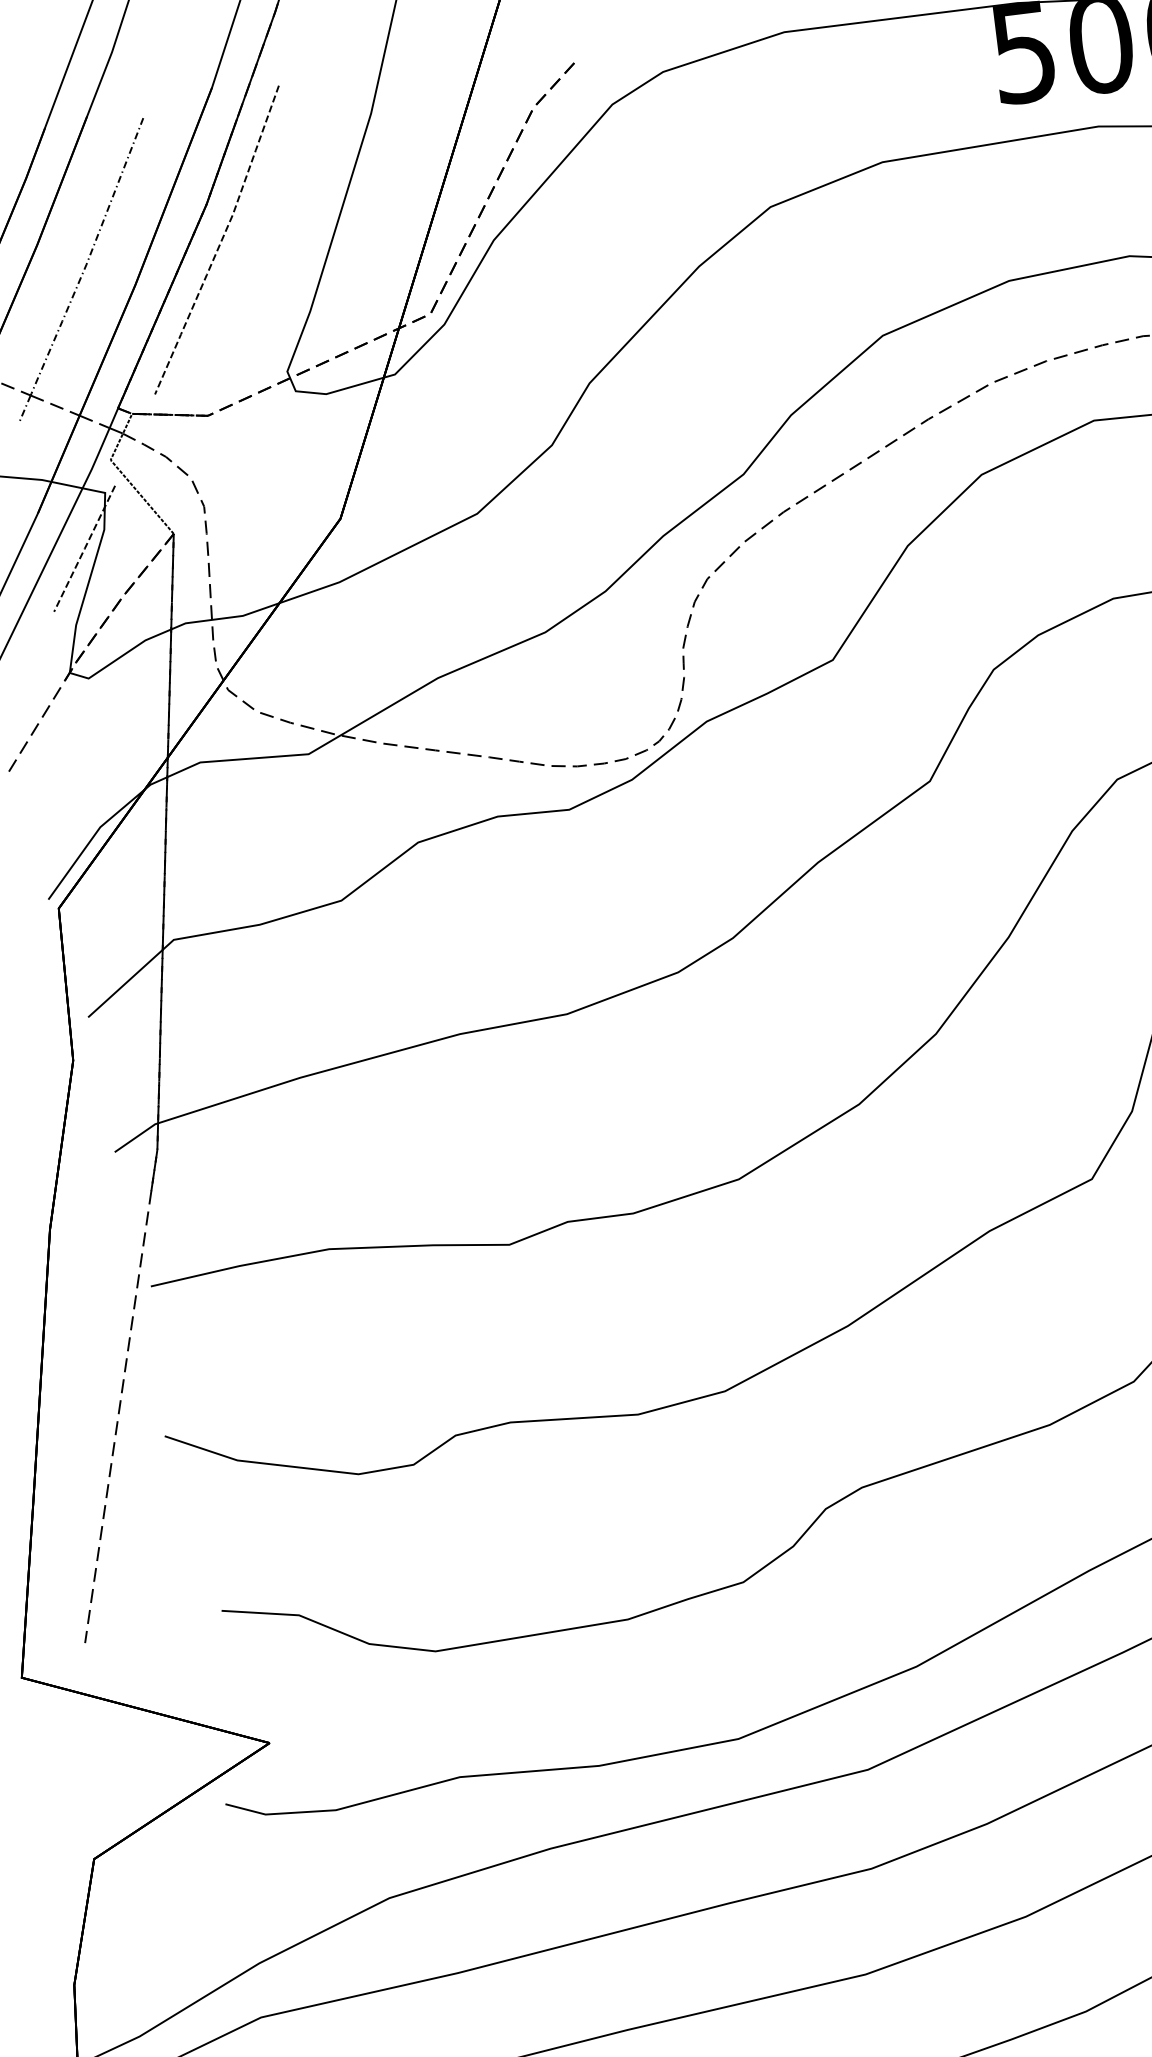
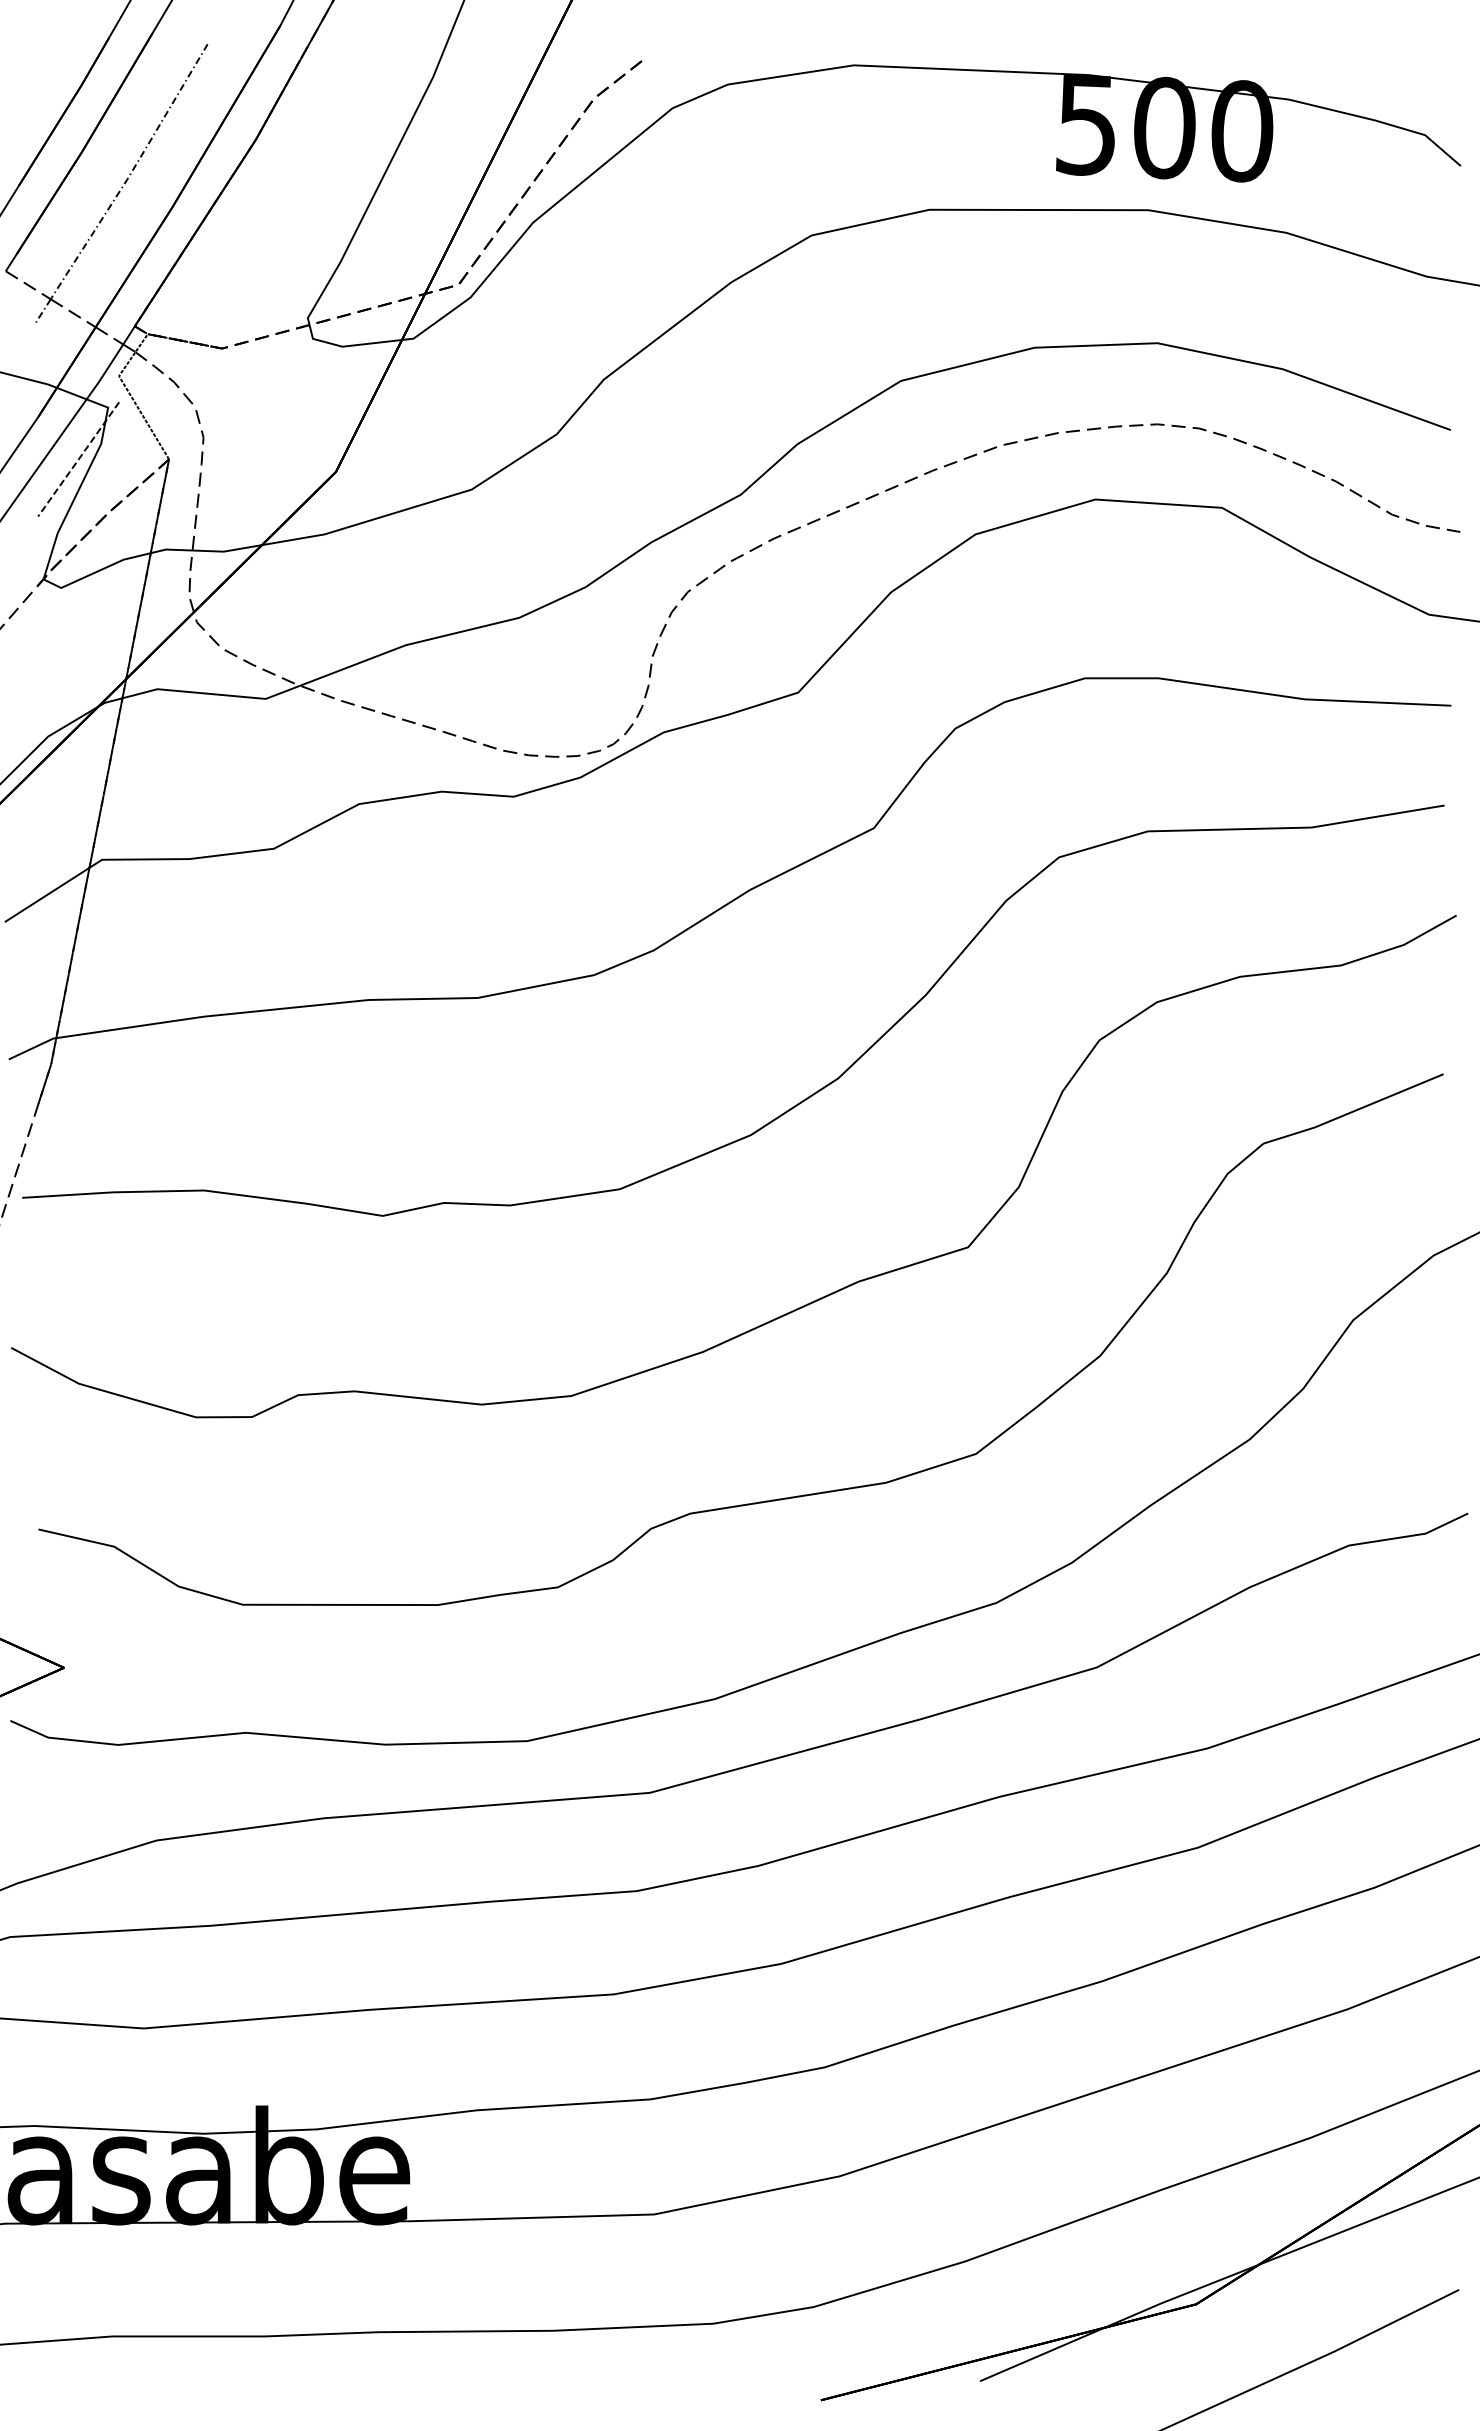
curve: (220, 240) -> (263, 177), removed

